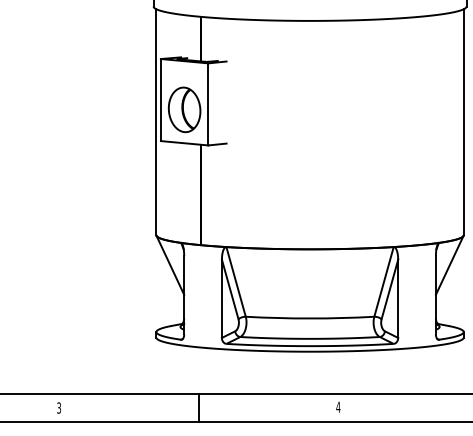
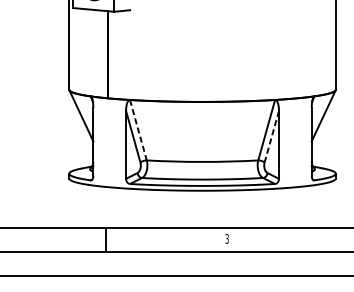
line: (235, 281) -> (137, 129), solid -> dashed
line: (389, 289) -> (271, 136), solid -> dashed
text: (338, 406) -> (227, 238), 4 -> 3

